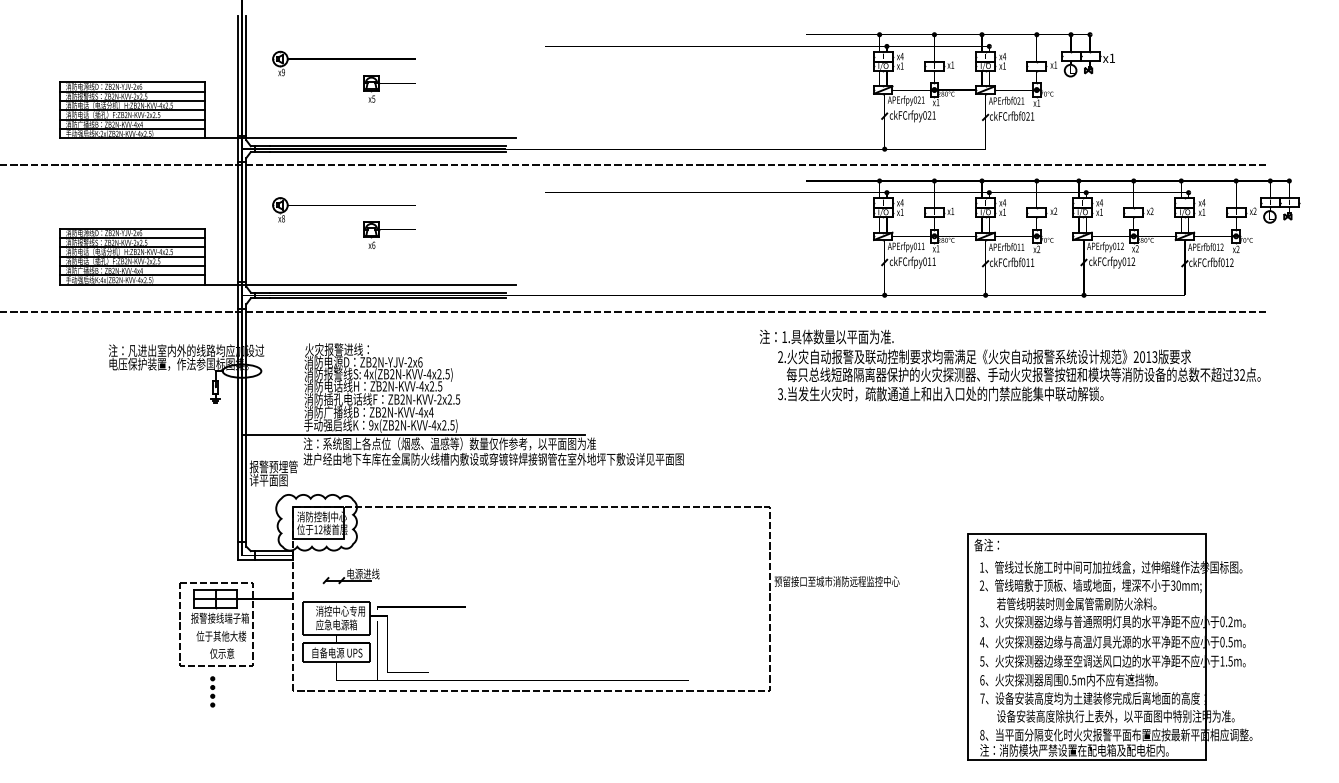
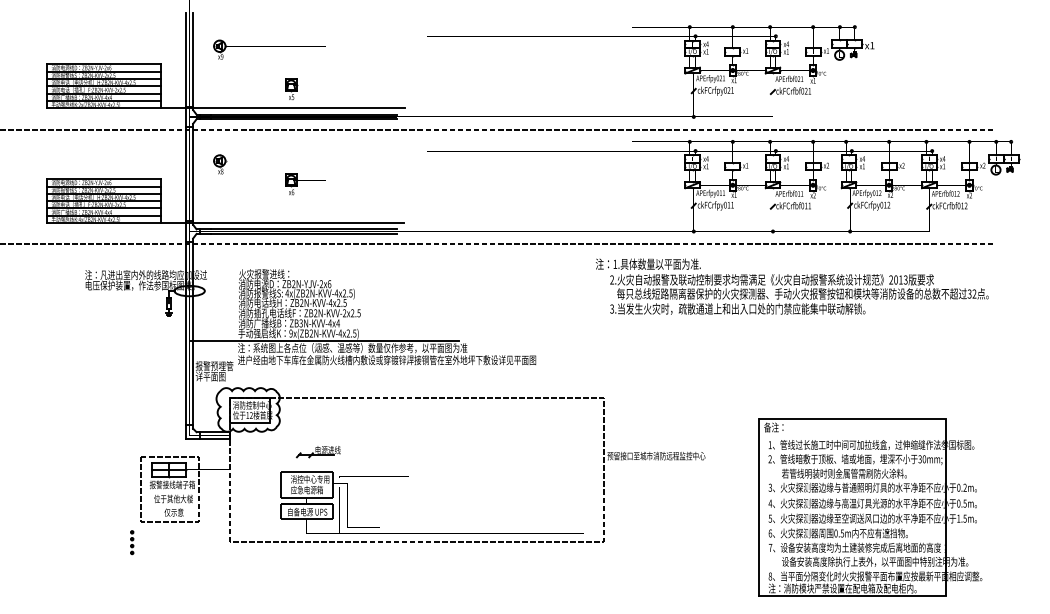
part: (389, 88) -> (305, 88), moved
text: (384, 412) -> (301, 323), ZB2N-KVV-4x4 -> ZB3N-KVV-4x4
part: (465, 607) -> (408, 476), moved
part: (212, 691) -> (132, 542), moved

